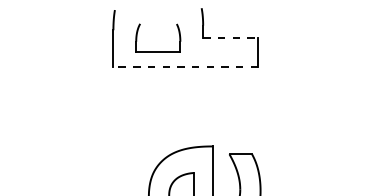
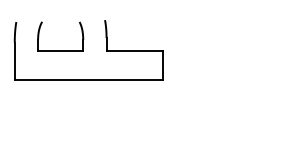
line: (231, 37) -> (135, 50), dashed -> solid
part: (158, 51) -> (60, 50), moved
line: (185, 66) -> (88, 79), dashed -> solid

